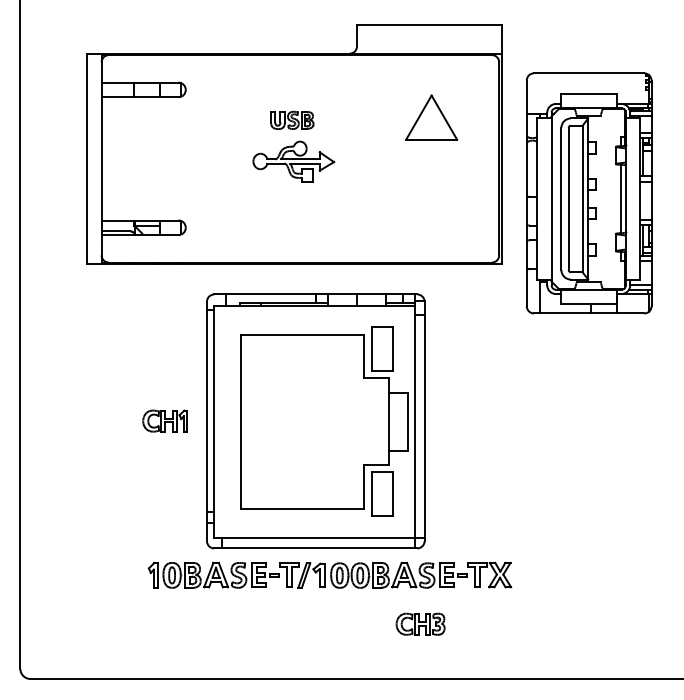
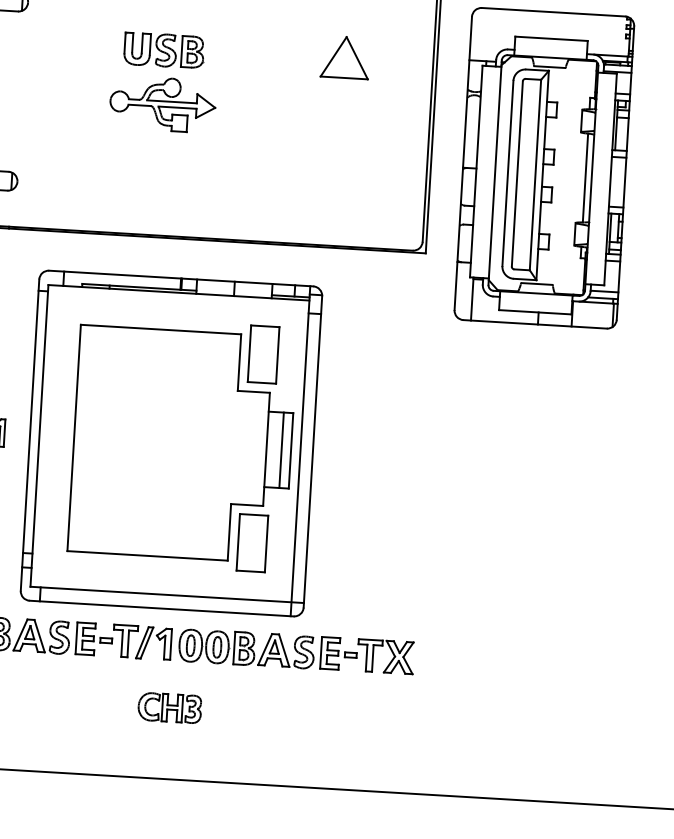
part: (431, 117) -> (345, 57), size x0.71
part: (292, 120) -> (164, 50), size x1.43
line: (400, 421) -> (281, 450), added
part: (420, 623) -> (169, 706), moved

